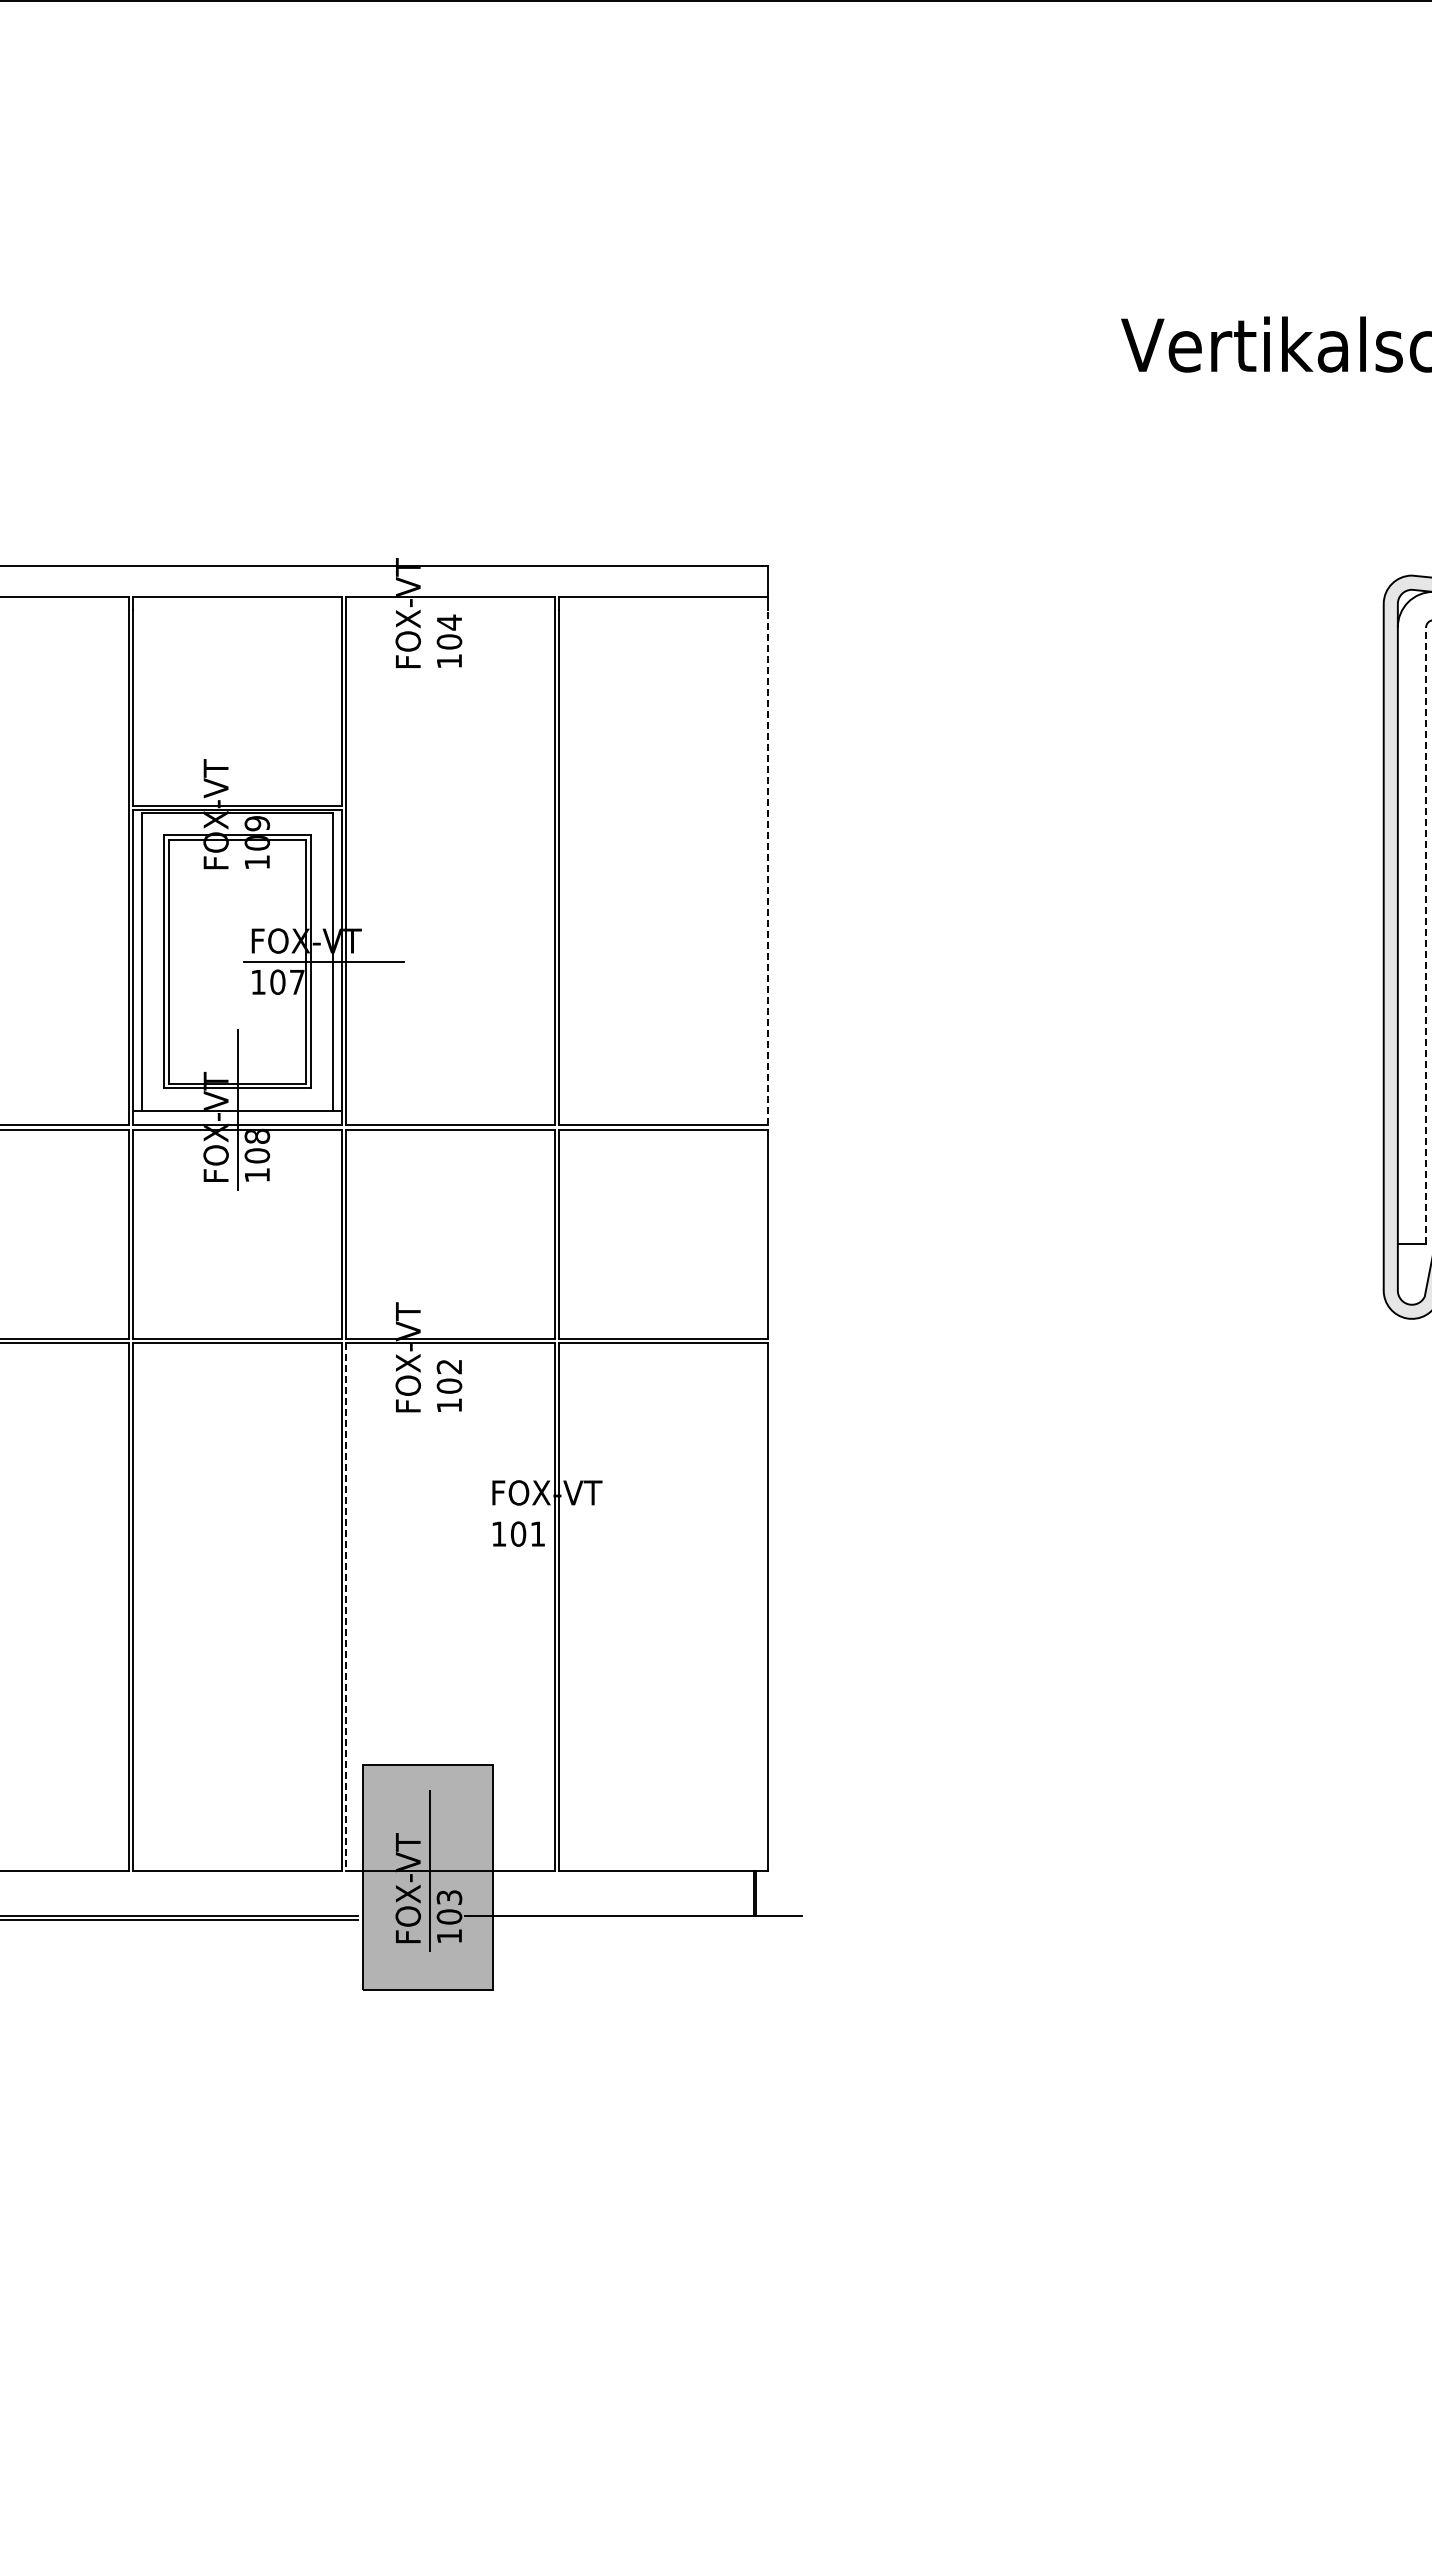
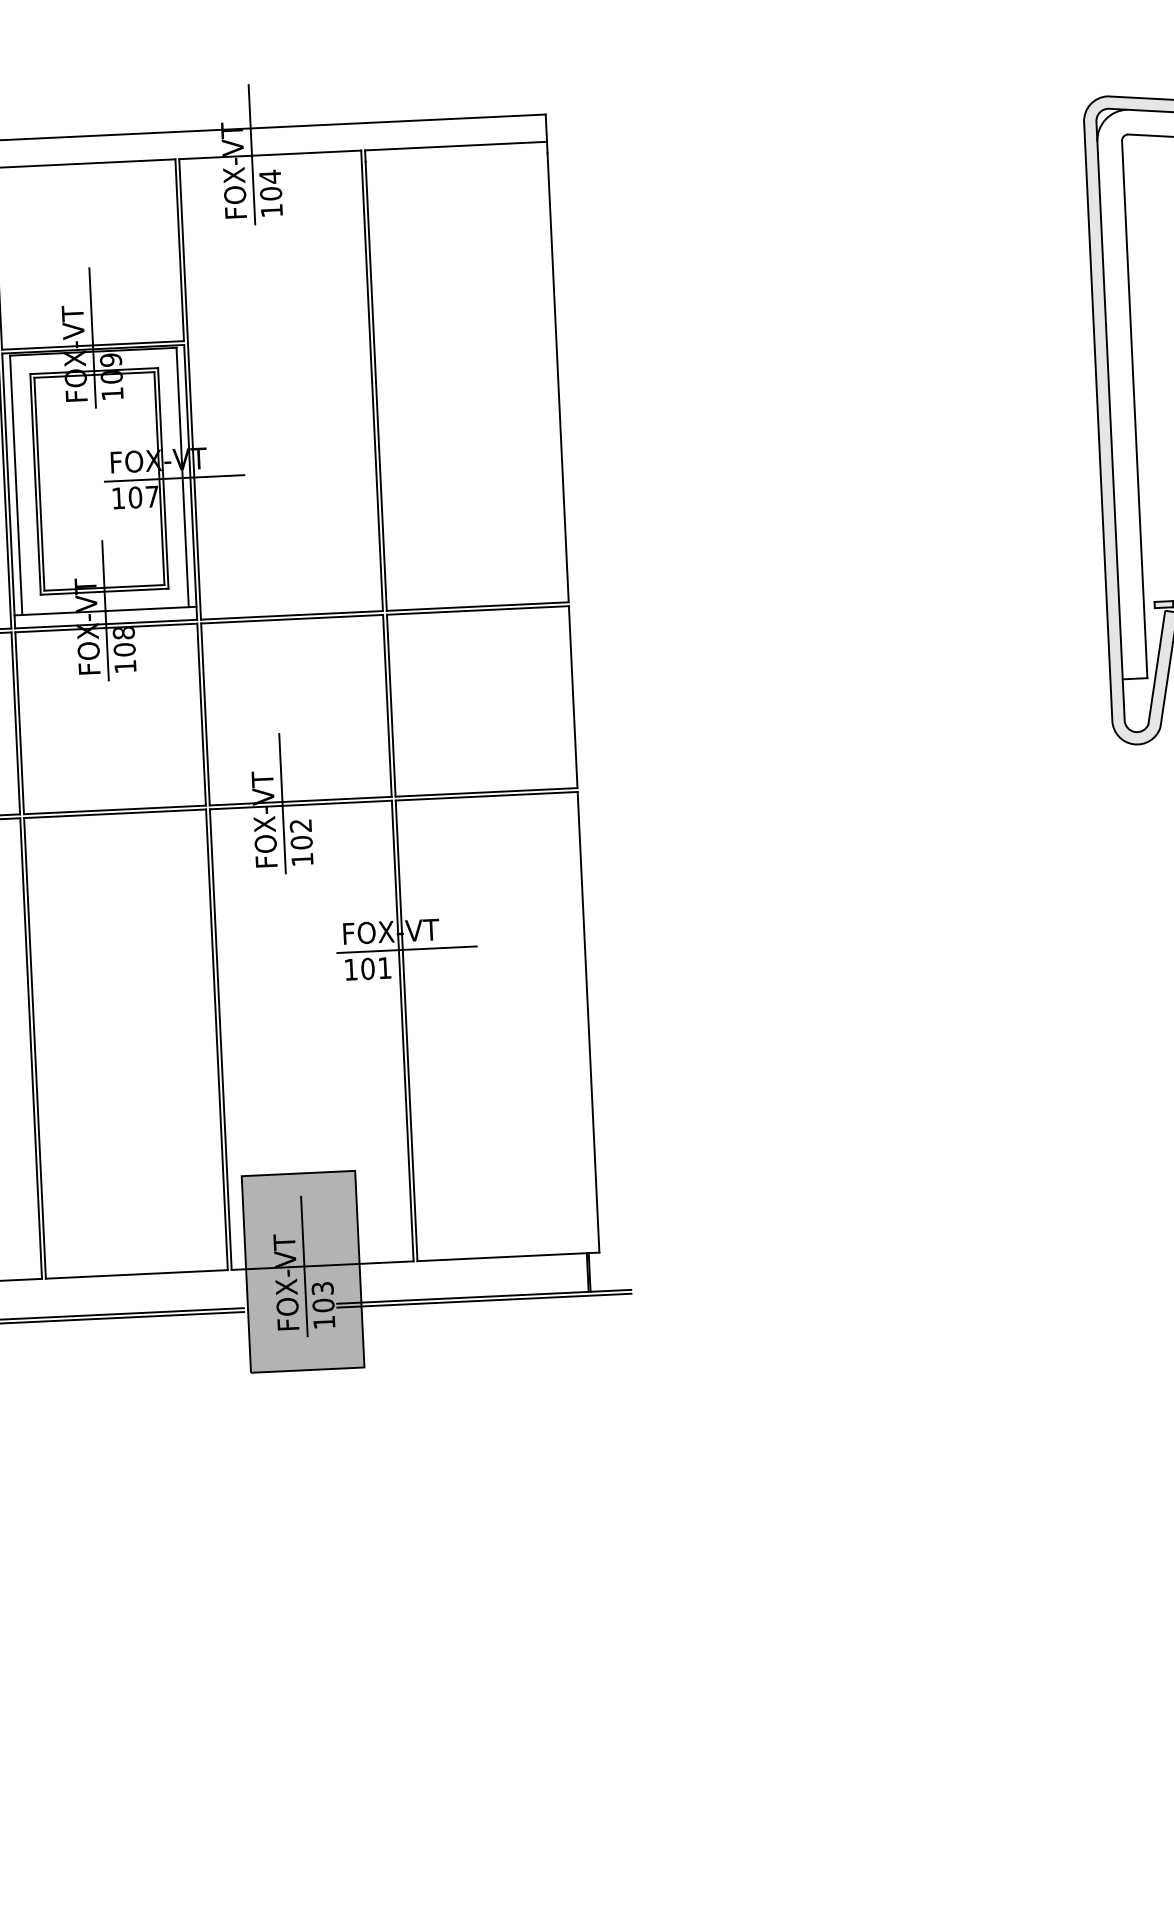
line: (429, 596) -> (251, 155), added
line: (237, 797) -> (92, 338), added
line: (768, 867) -> (558, 377), dashed -> solid
line: (1426, 934) -> (1135, 408), dashed -> solid
line: (429, 1340) -> (282, 803), added
line: (564, 1514) -> (407, 949), added
line: (346, 1607) -> (221, 1039), dashed -> solid
line: (633, 1920) -> (484, 1301), added

